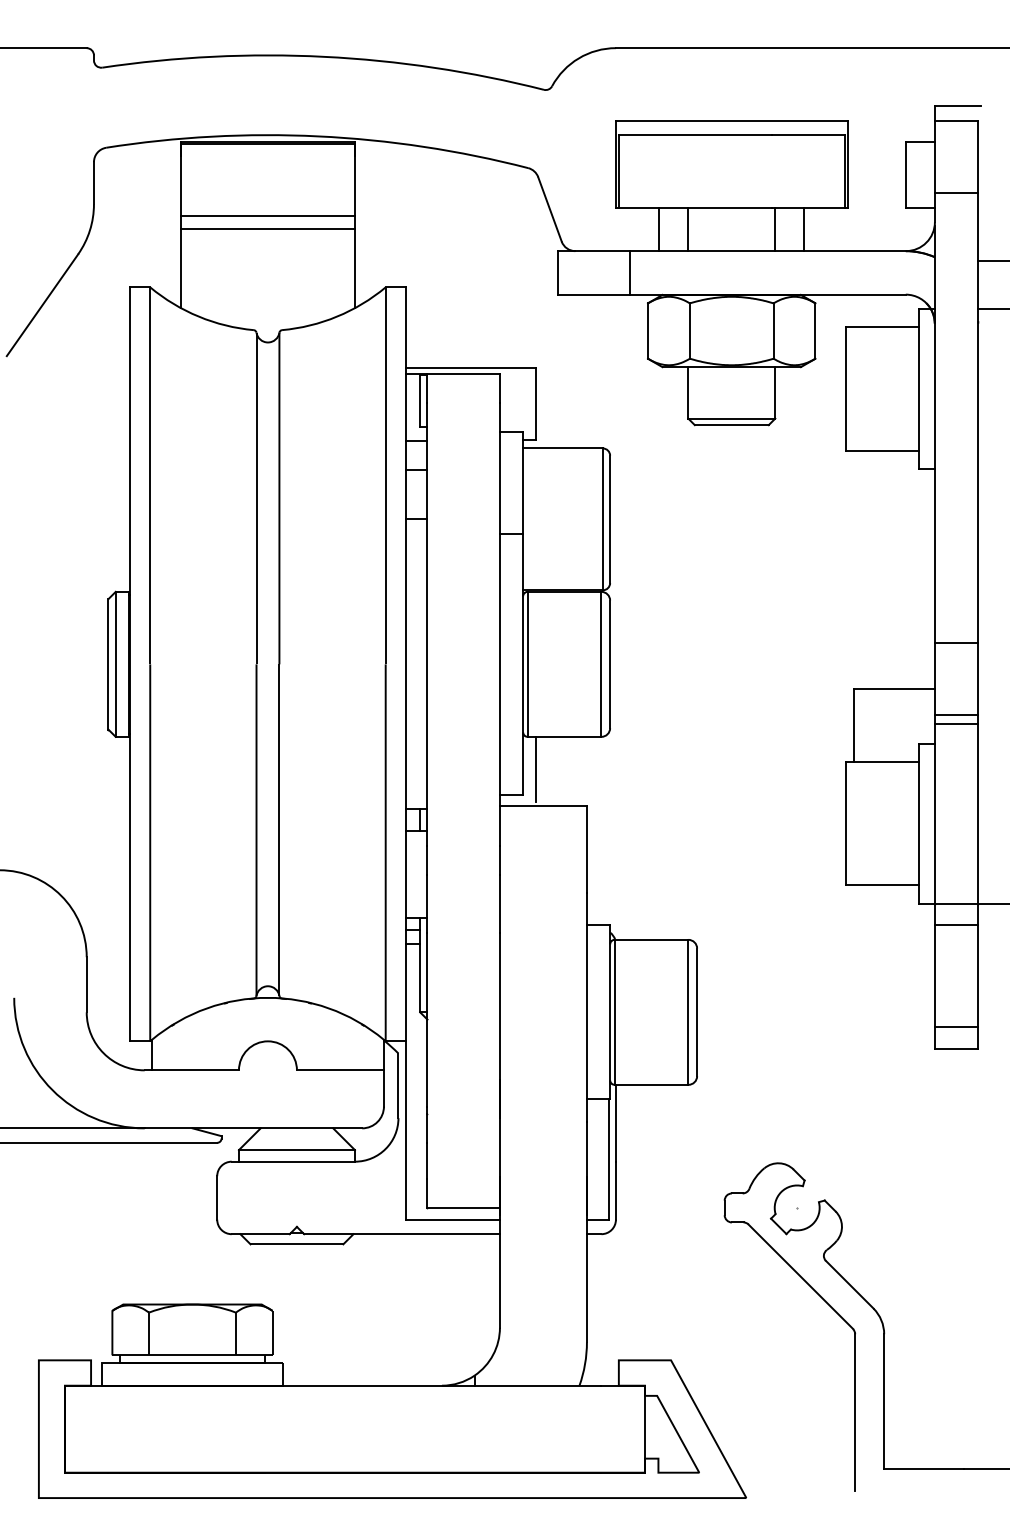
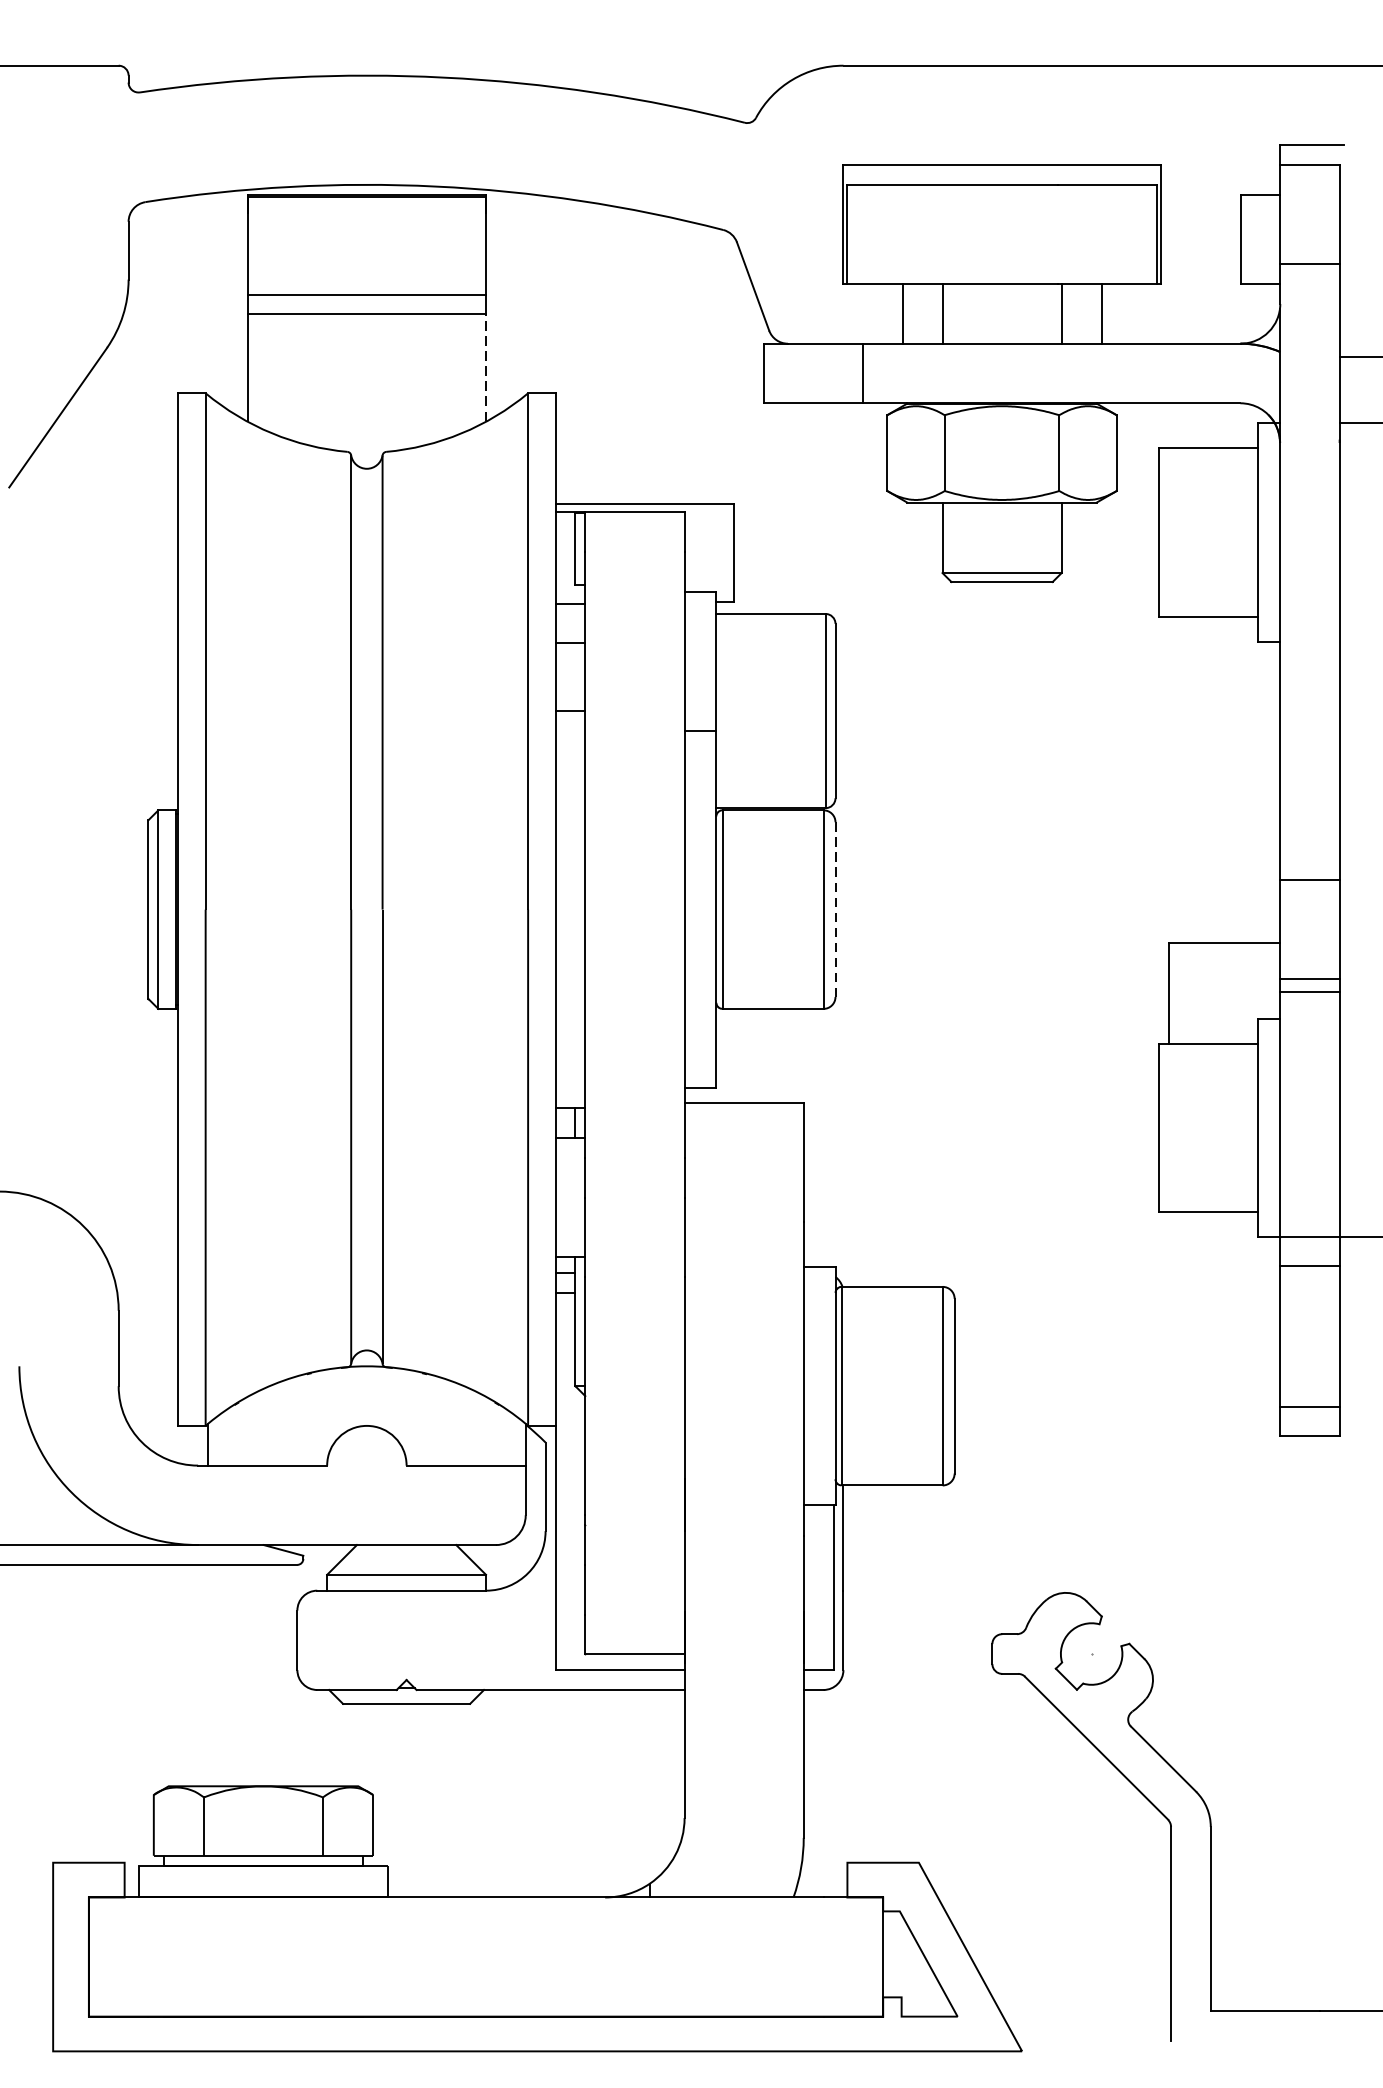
line: (354, 267) -> (485, 366), solid -> dashed
line: (610, 664) -> (835, 909), solid -> dashed
line: (536, 769) -> (734, 1053), removed

